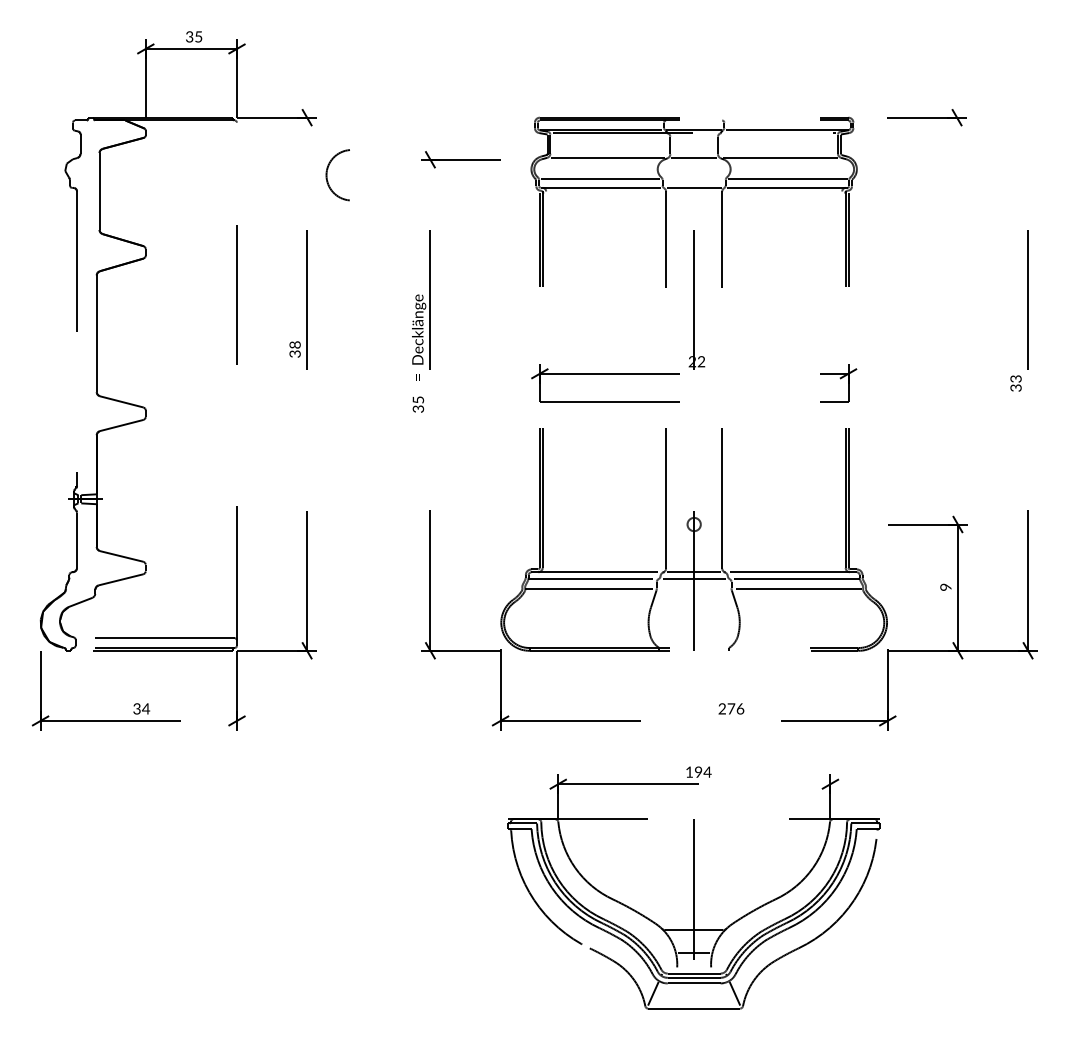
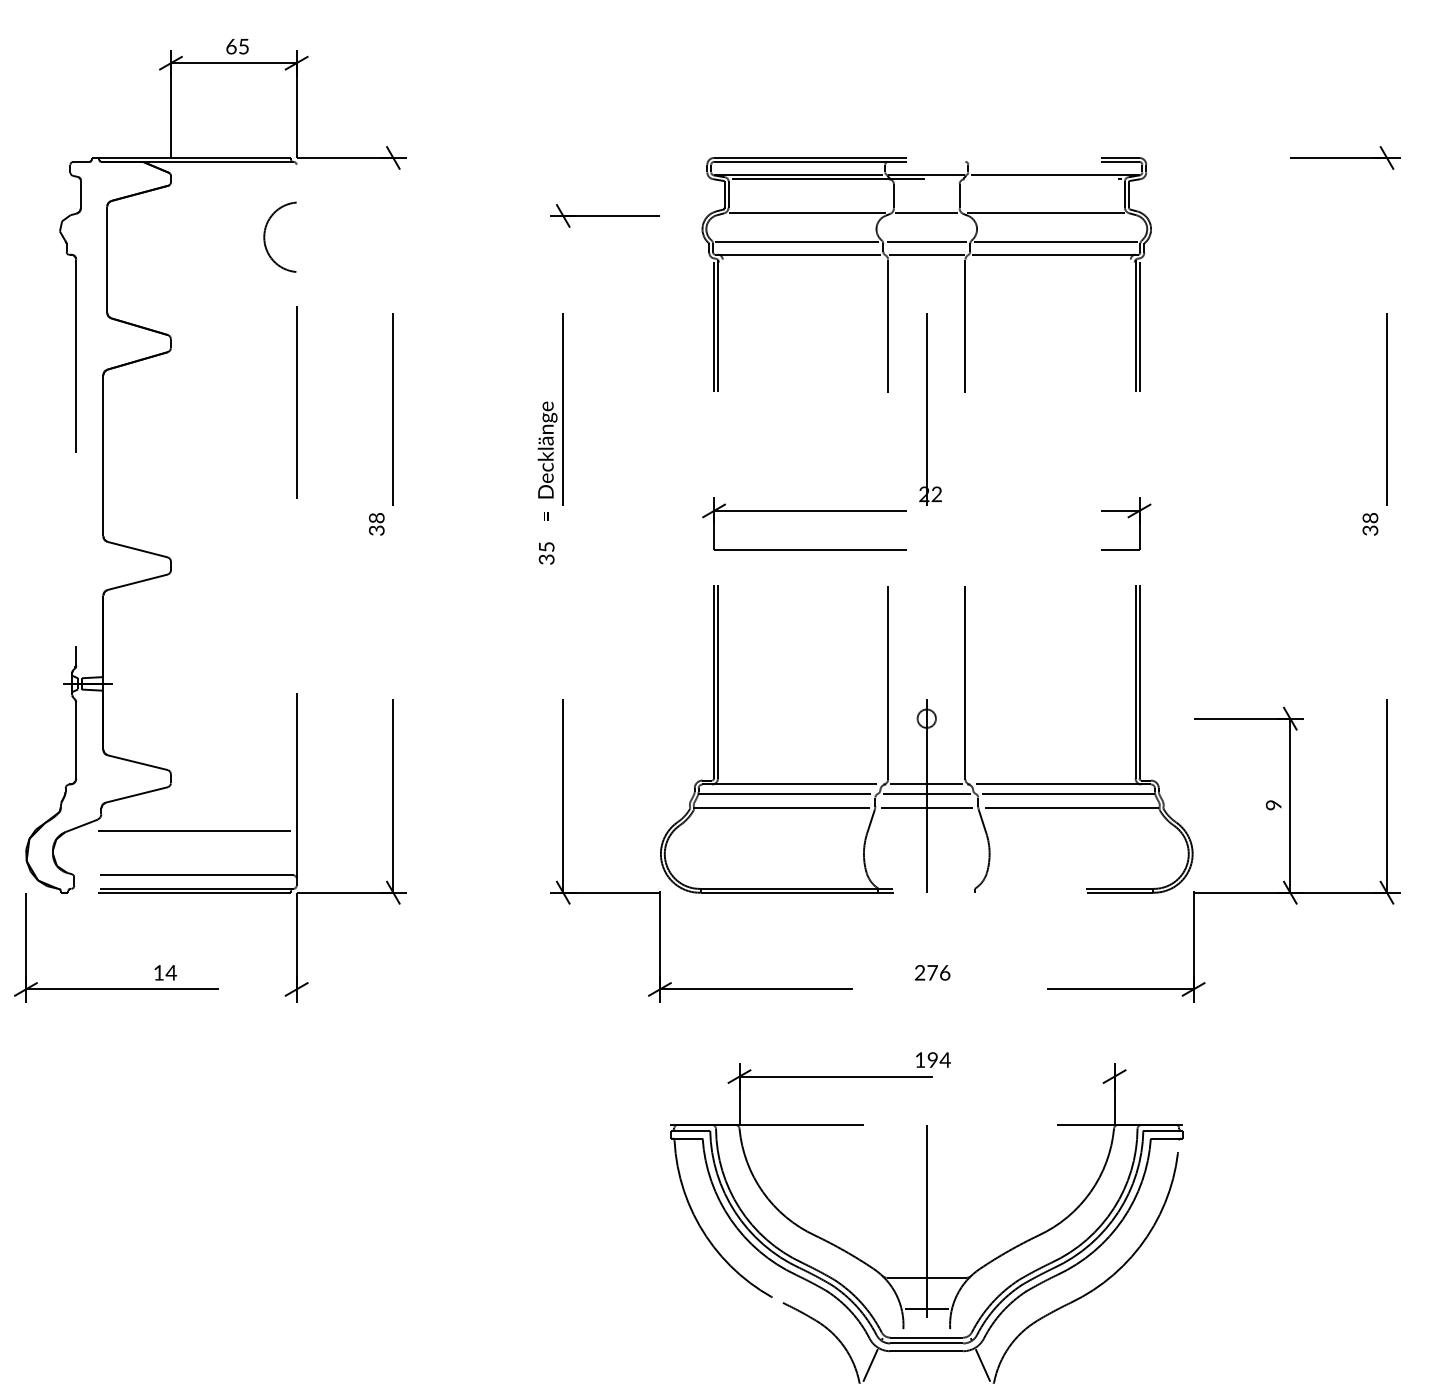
text: (189, 36) -> (231, 46), 35 -> 65
part: (926, 117) -> (1344, 157), moved
arc: (327, 175) -> (265, 237), moved
line: (694, 178) -> (927, 241), added
text: (294, 349) -> (375, 524), moved
text: (1015, 378) -> (1369, 517), 33 -> 38
line: (693, 589) -> (925, 808), added
line: (153, 605) -> (181, 830), added
text: (136, 708) -> (158, 972), 34 -> 14
text: (731, 708) -> (932, 972), moved

